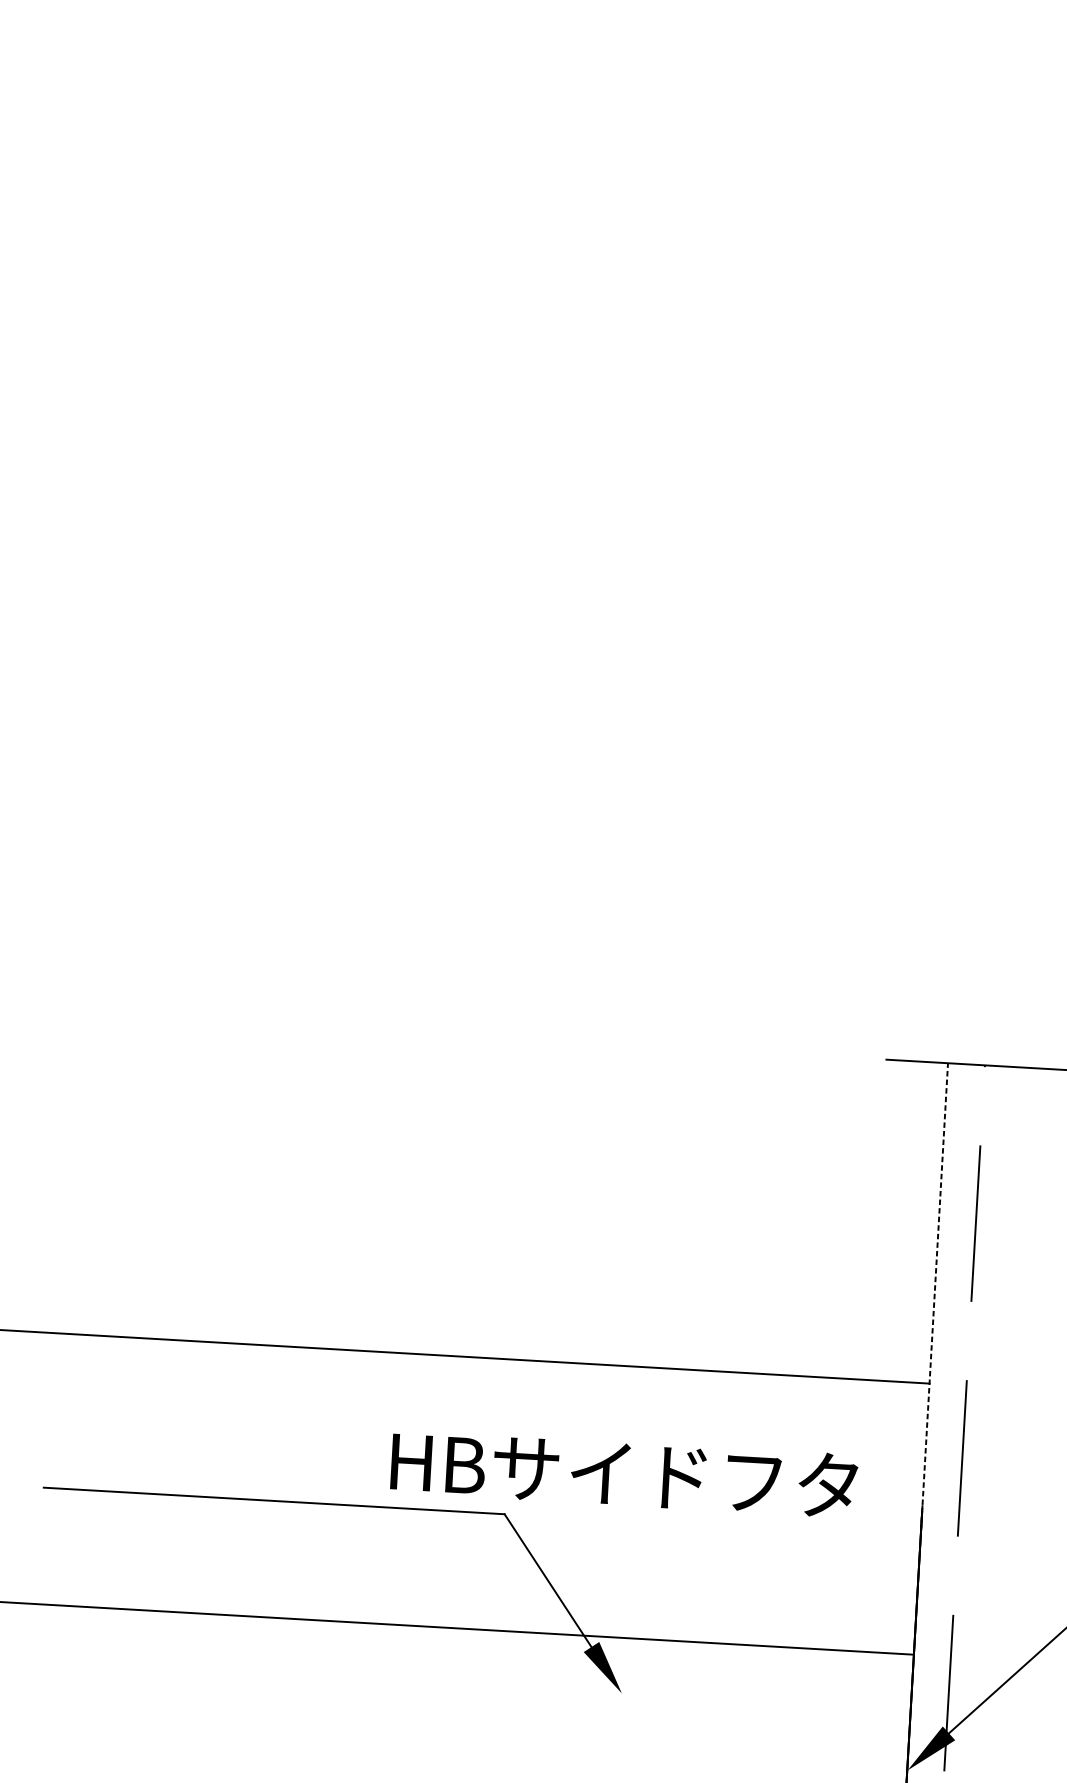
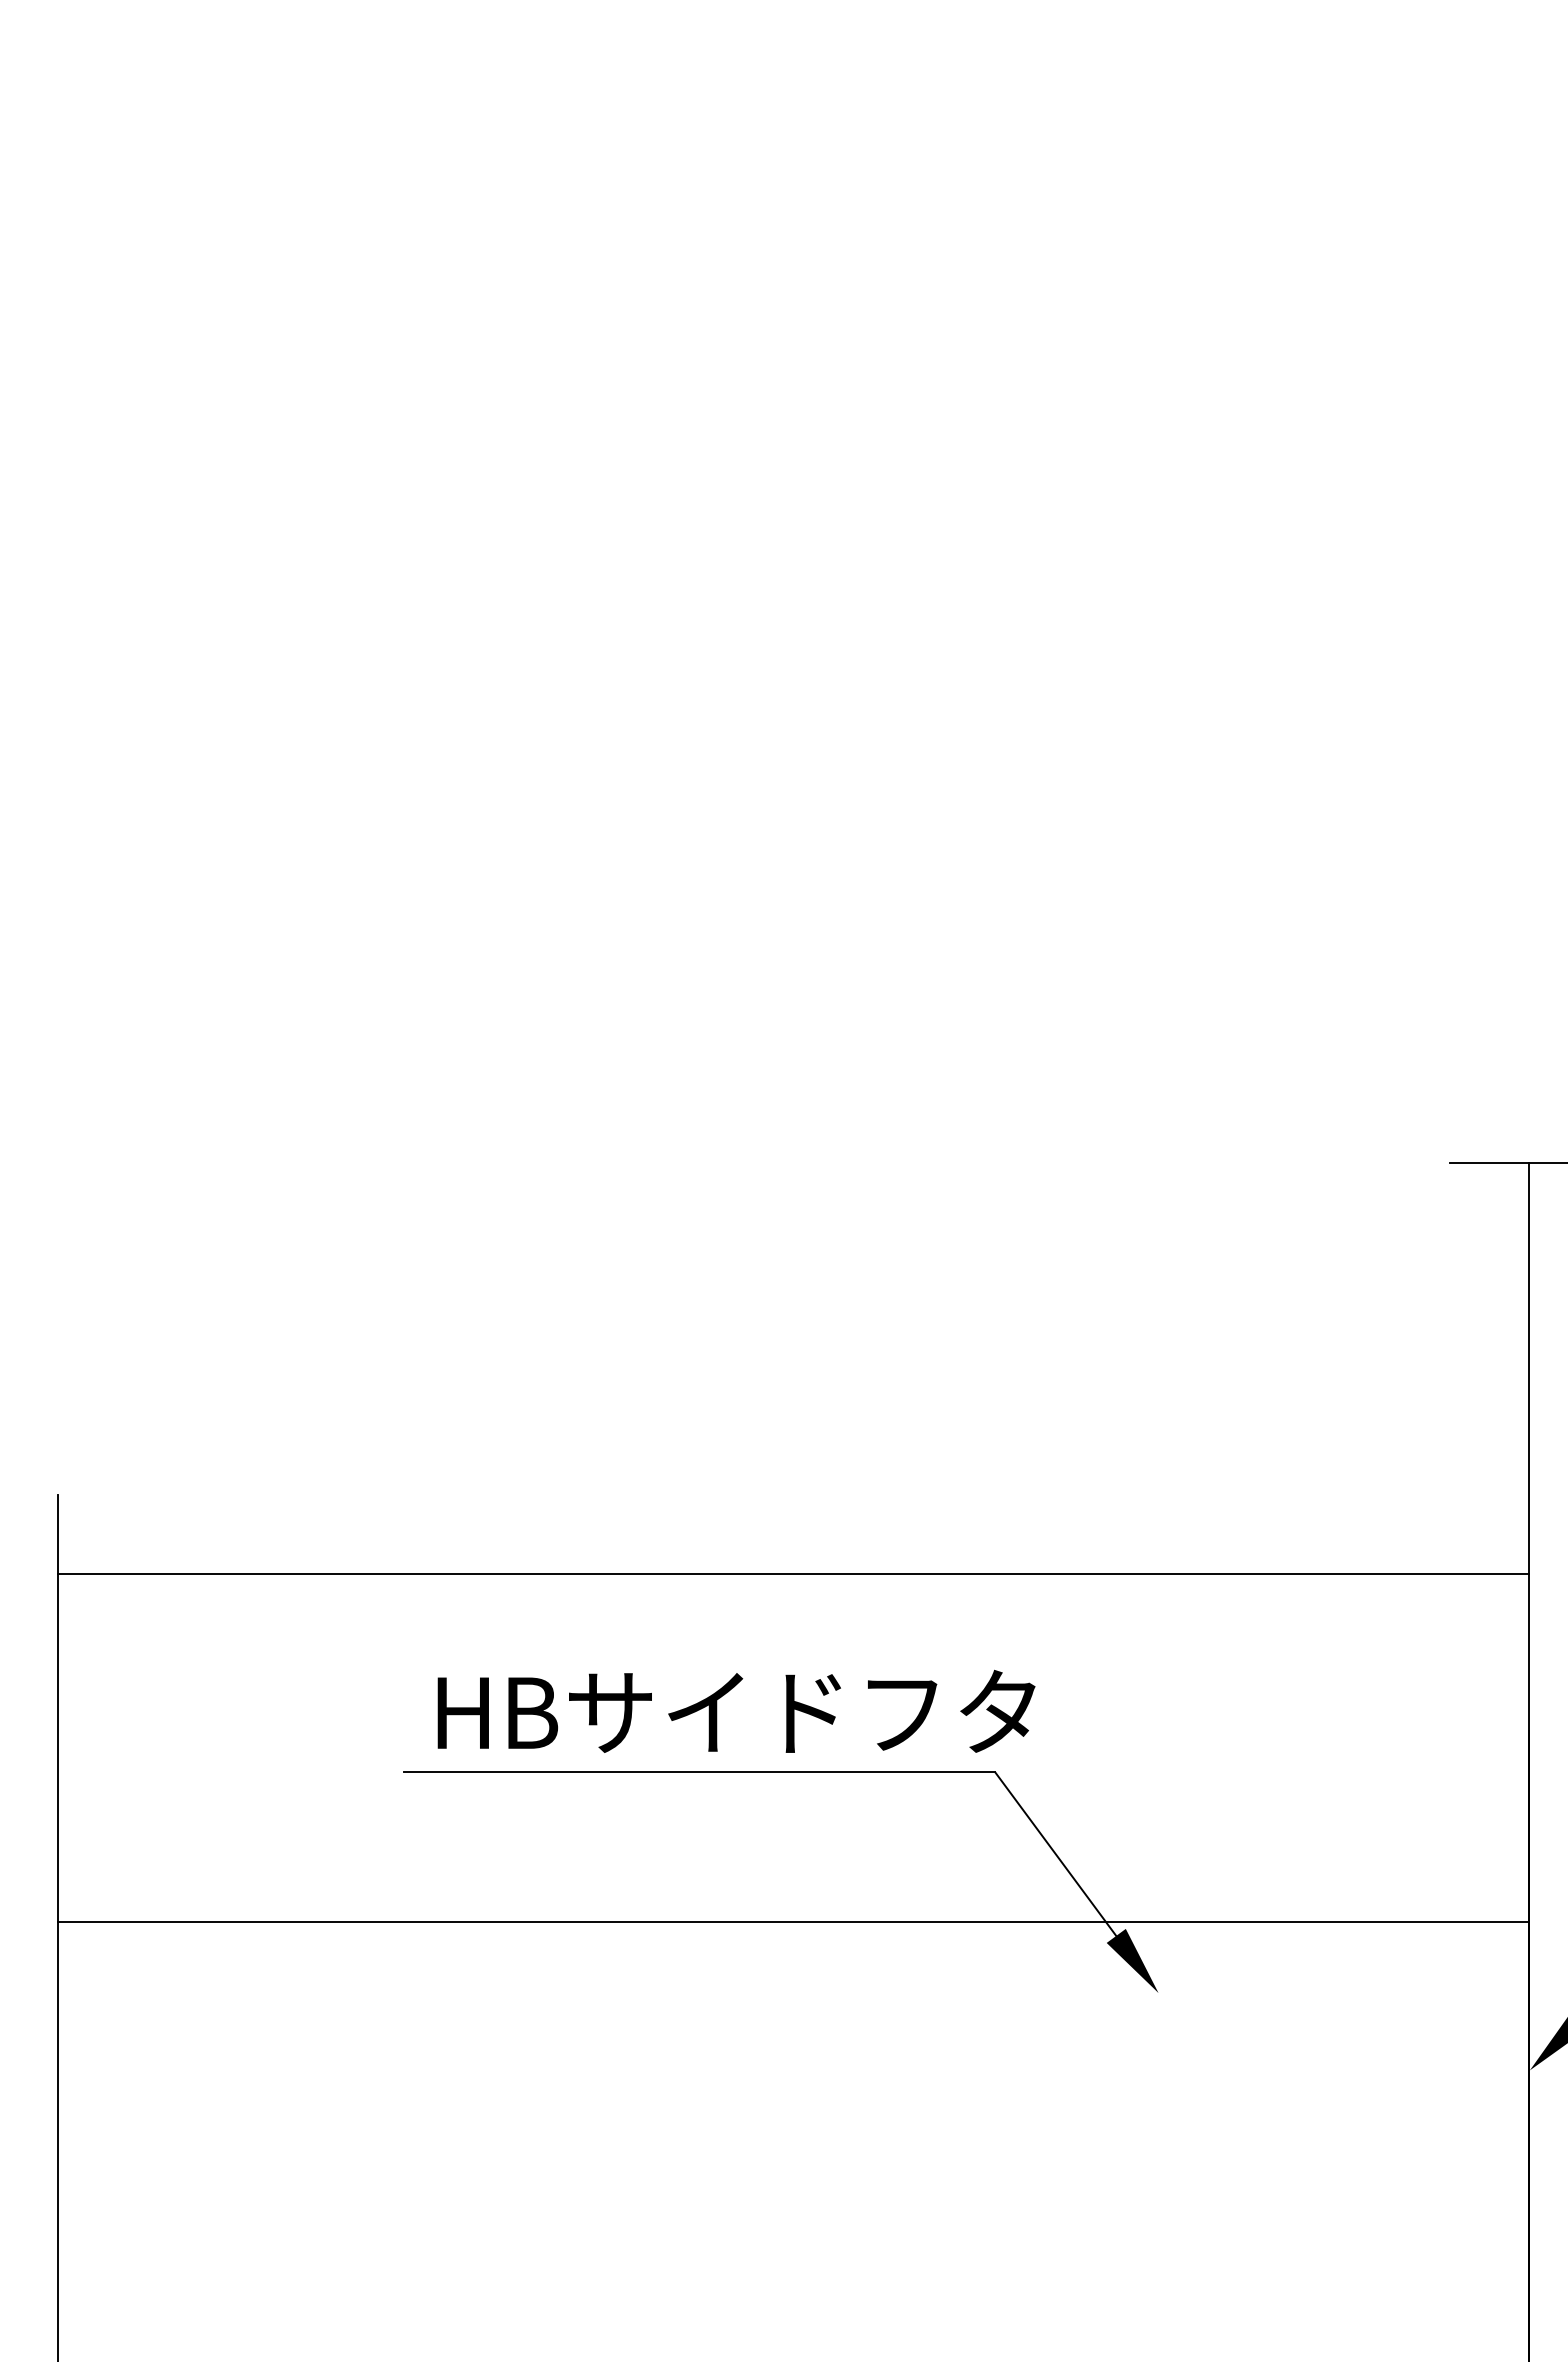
line: (934, 1296) -> (1529, 1462), dashed -> solid
text: (624, 1472) -> (736, 1710), moved

